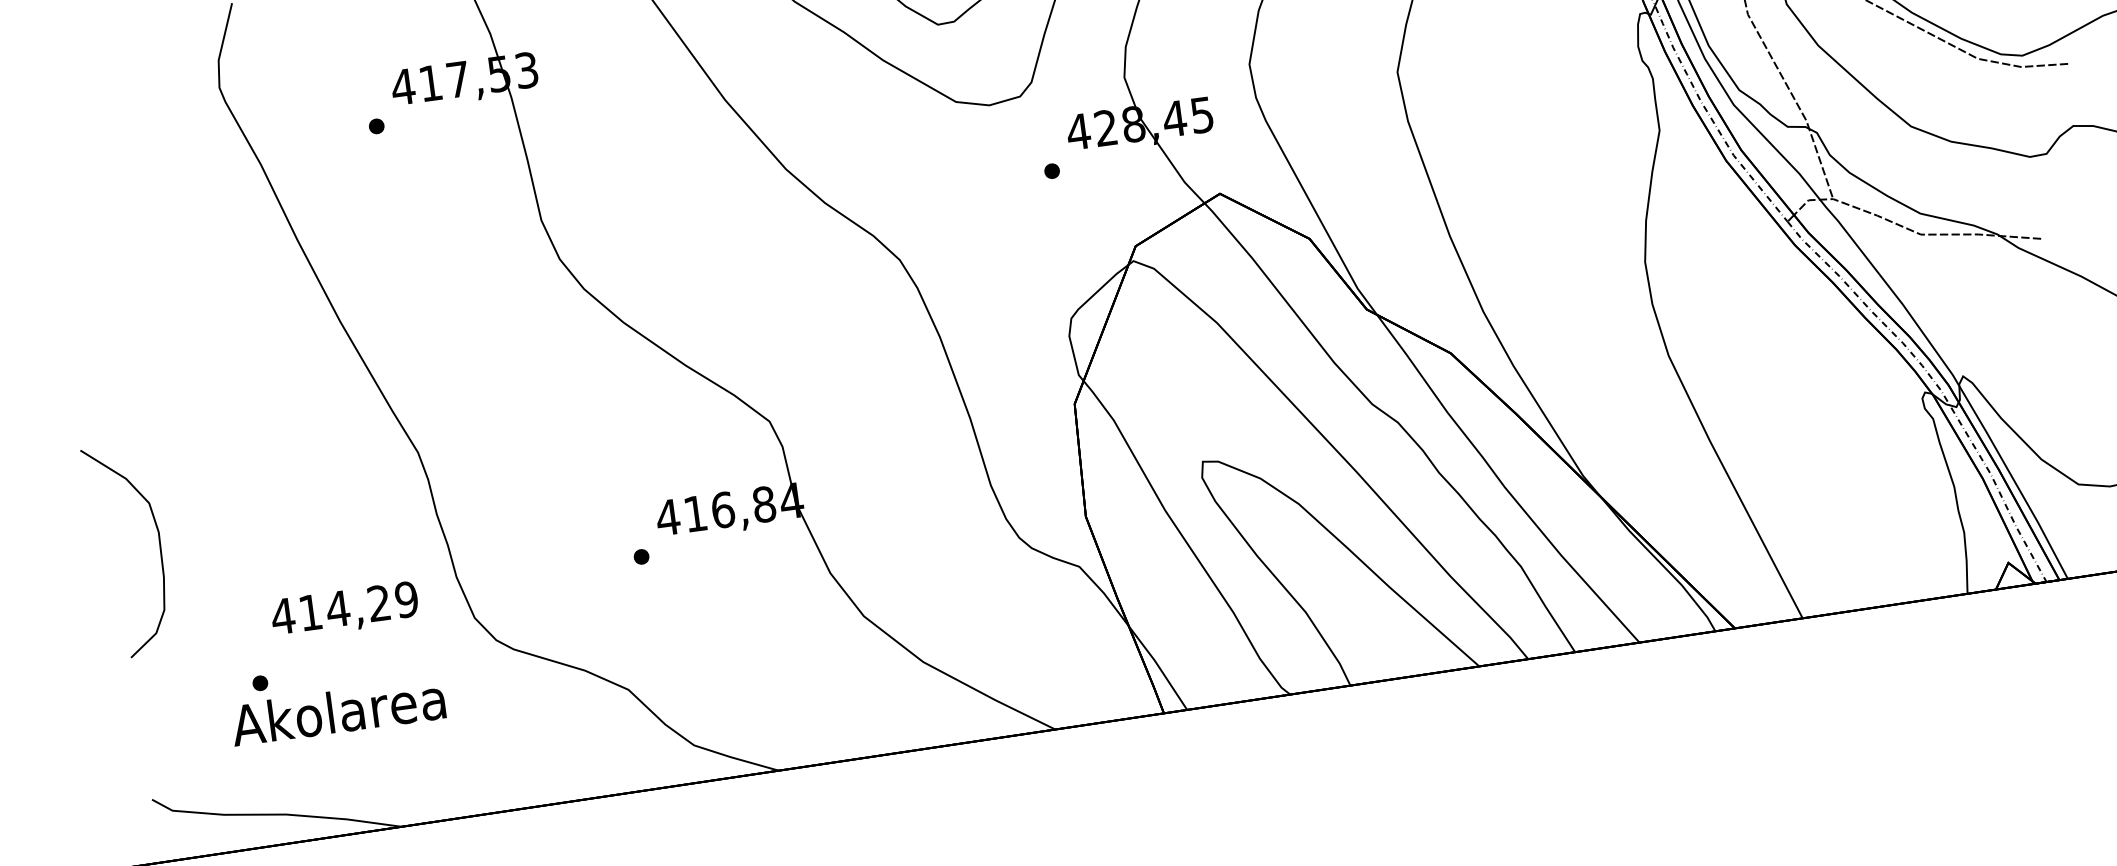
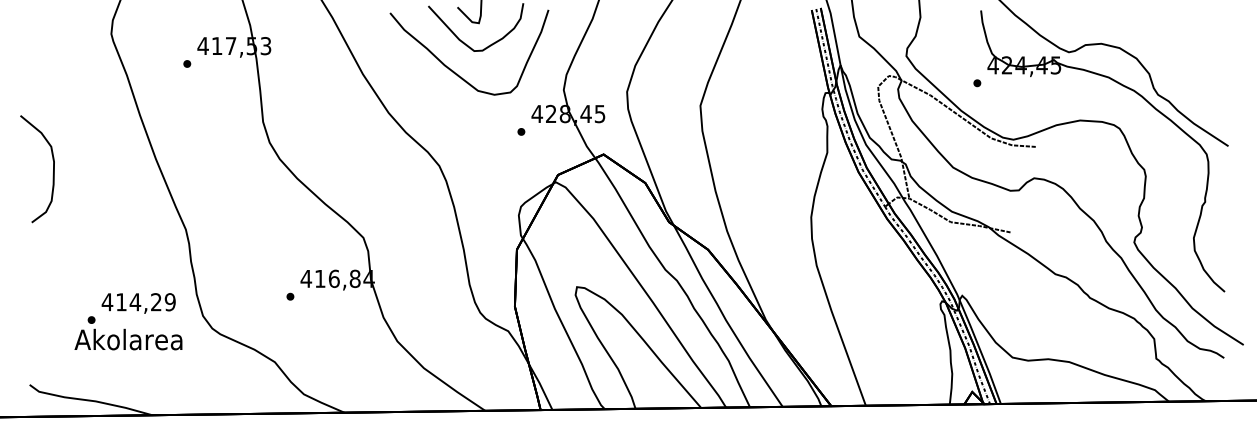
curve: (159, 547) -> (53, 169), moved
text: (336, 699) -> (128, 333), moved

